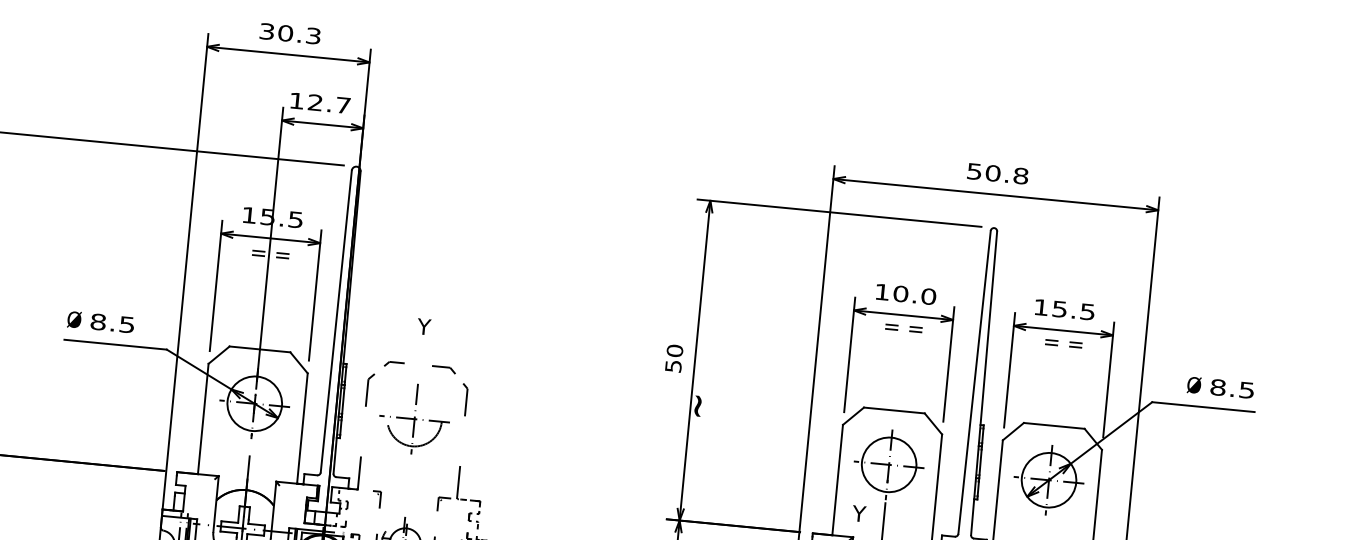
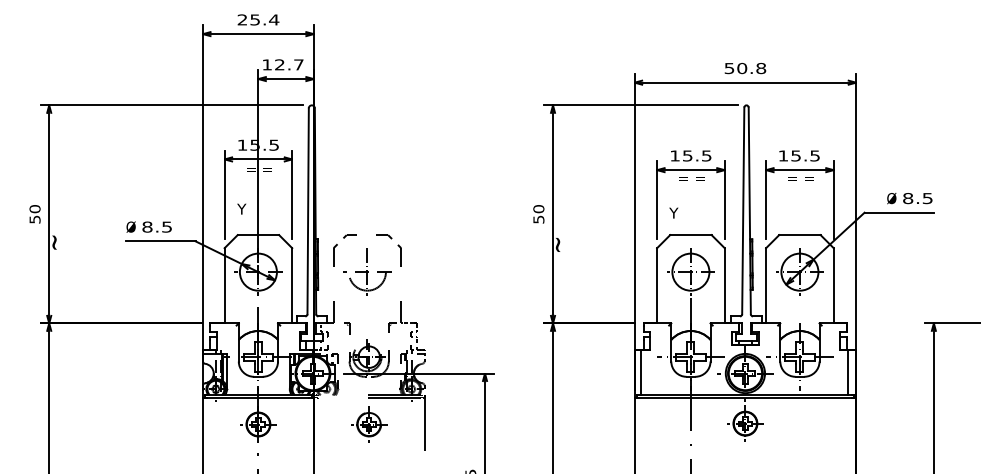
text: (290, 33) -> (258, 19), 30.3 -> 25.4
text: (913, 294) -> (696, 155), 10.0 -> 15.5
text: (423, 325) -> (241, 208), moved
text: (858, 512) -> (673, 212), moved

